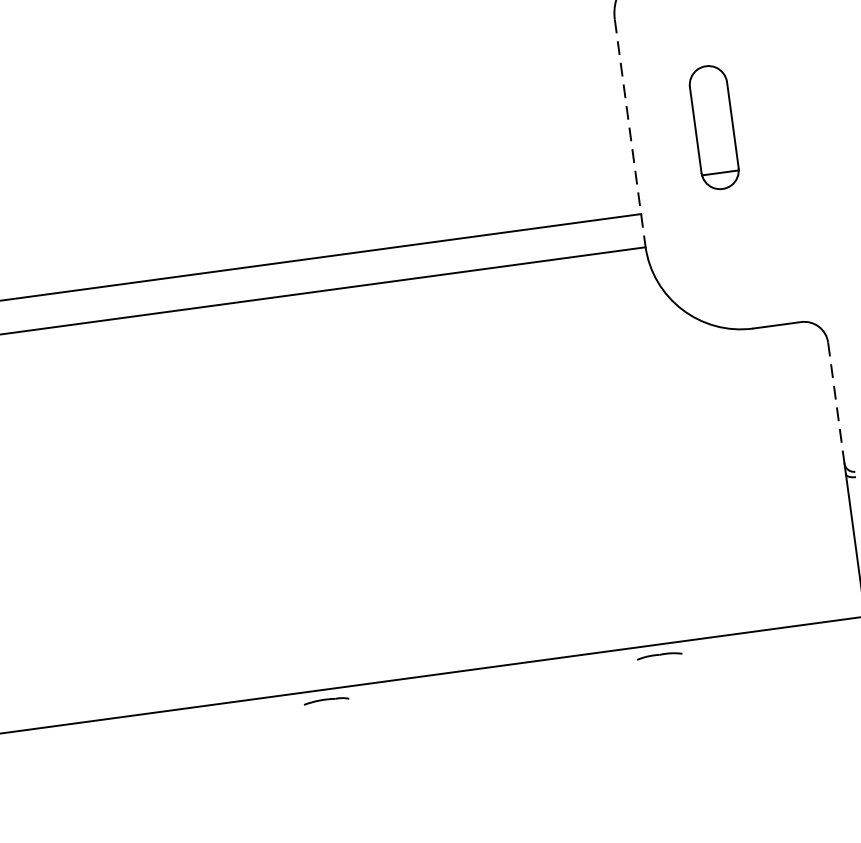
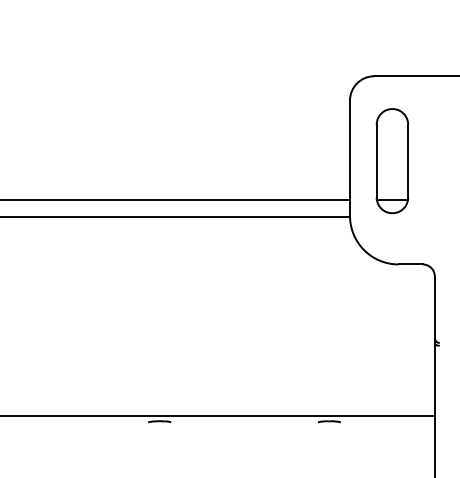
part: (714, 128) -> (392, 161), size x1.67
line: (631, 133) -> (350, 158), dashed -> solid
line: (835, 403) -> (434, 307), dashed -> solid

